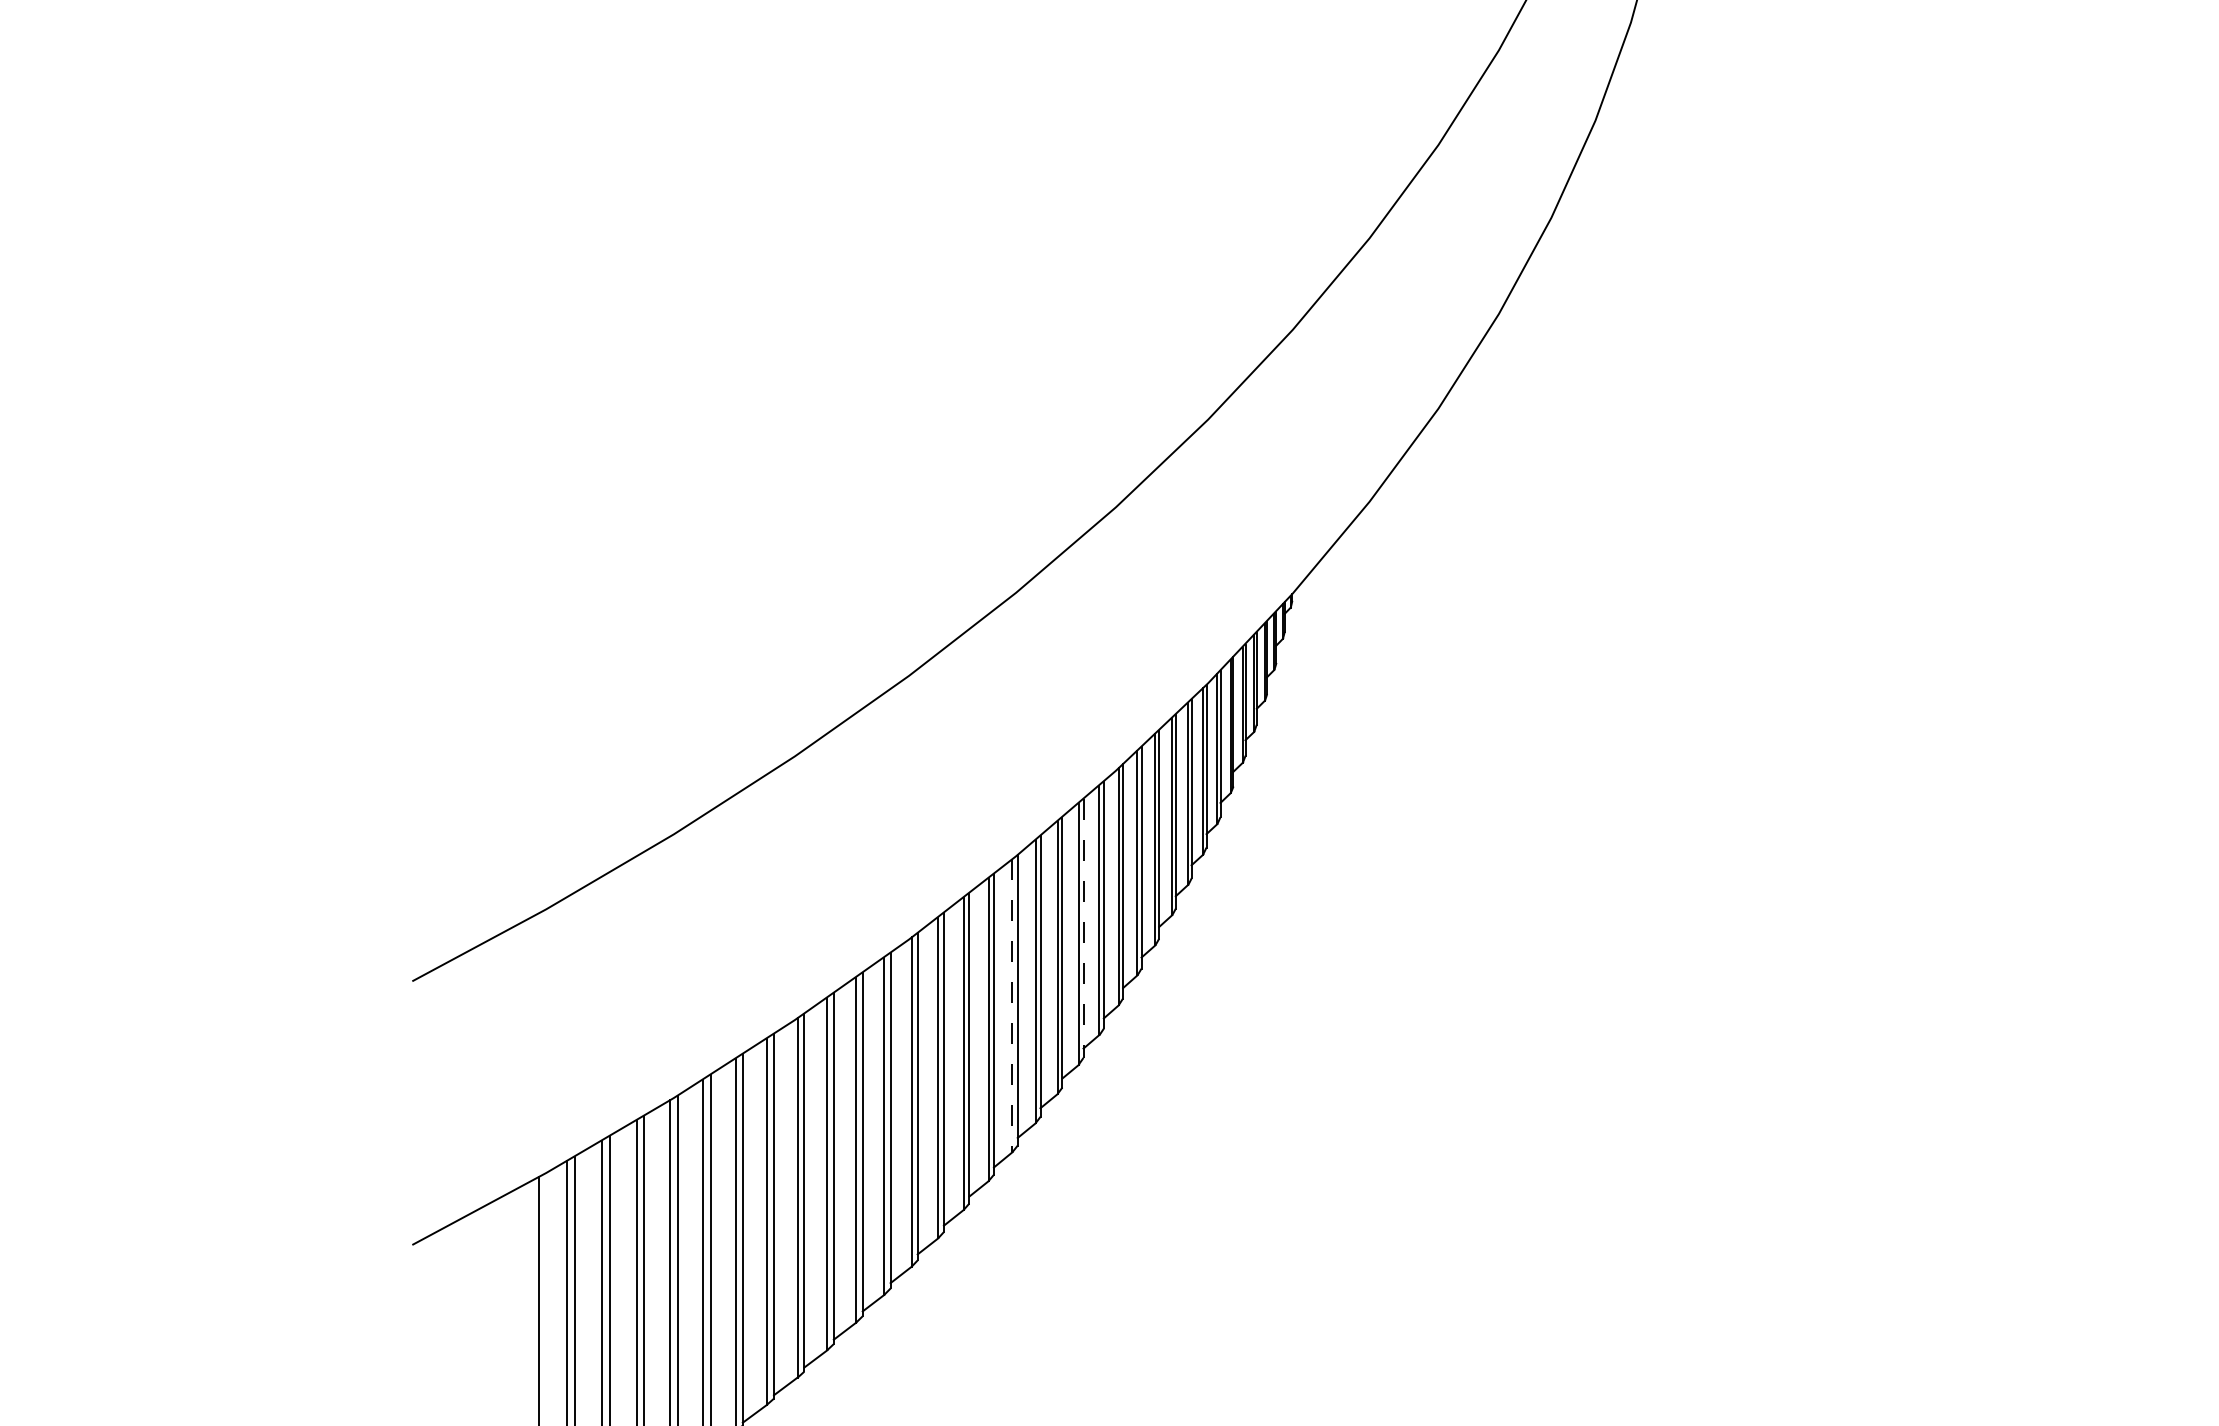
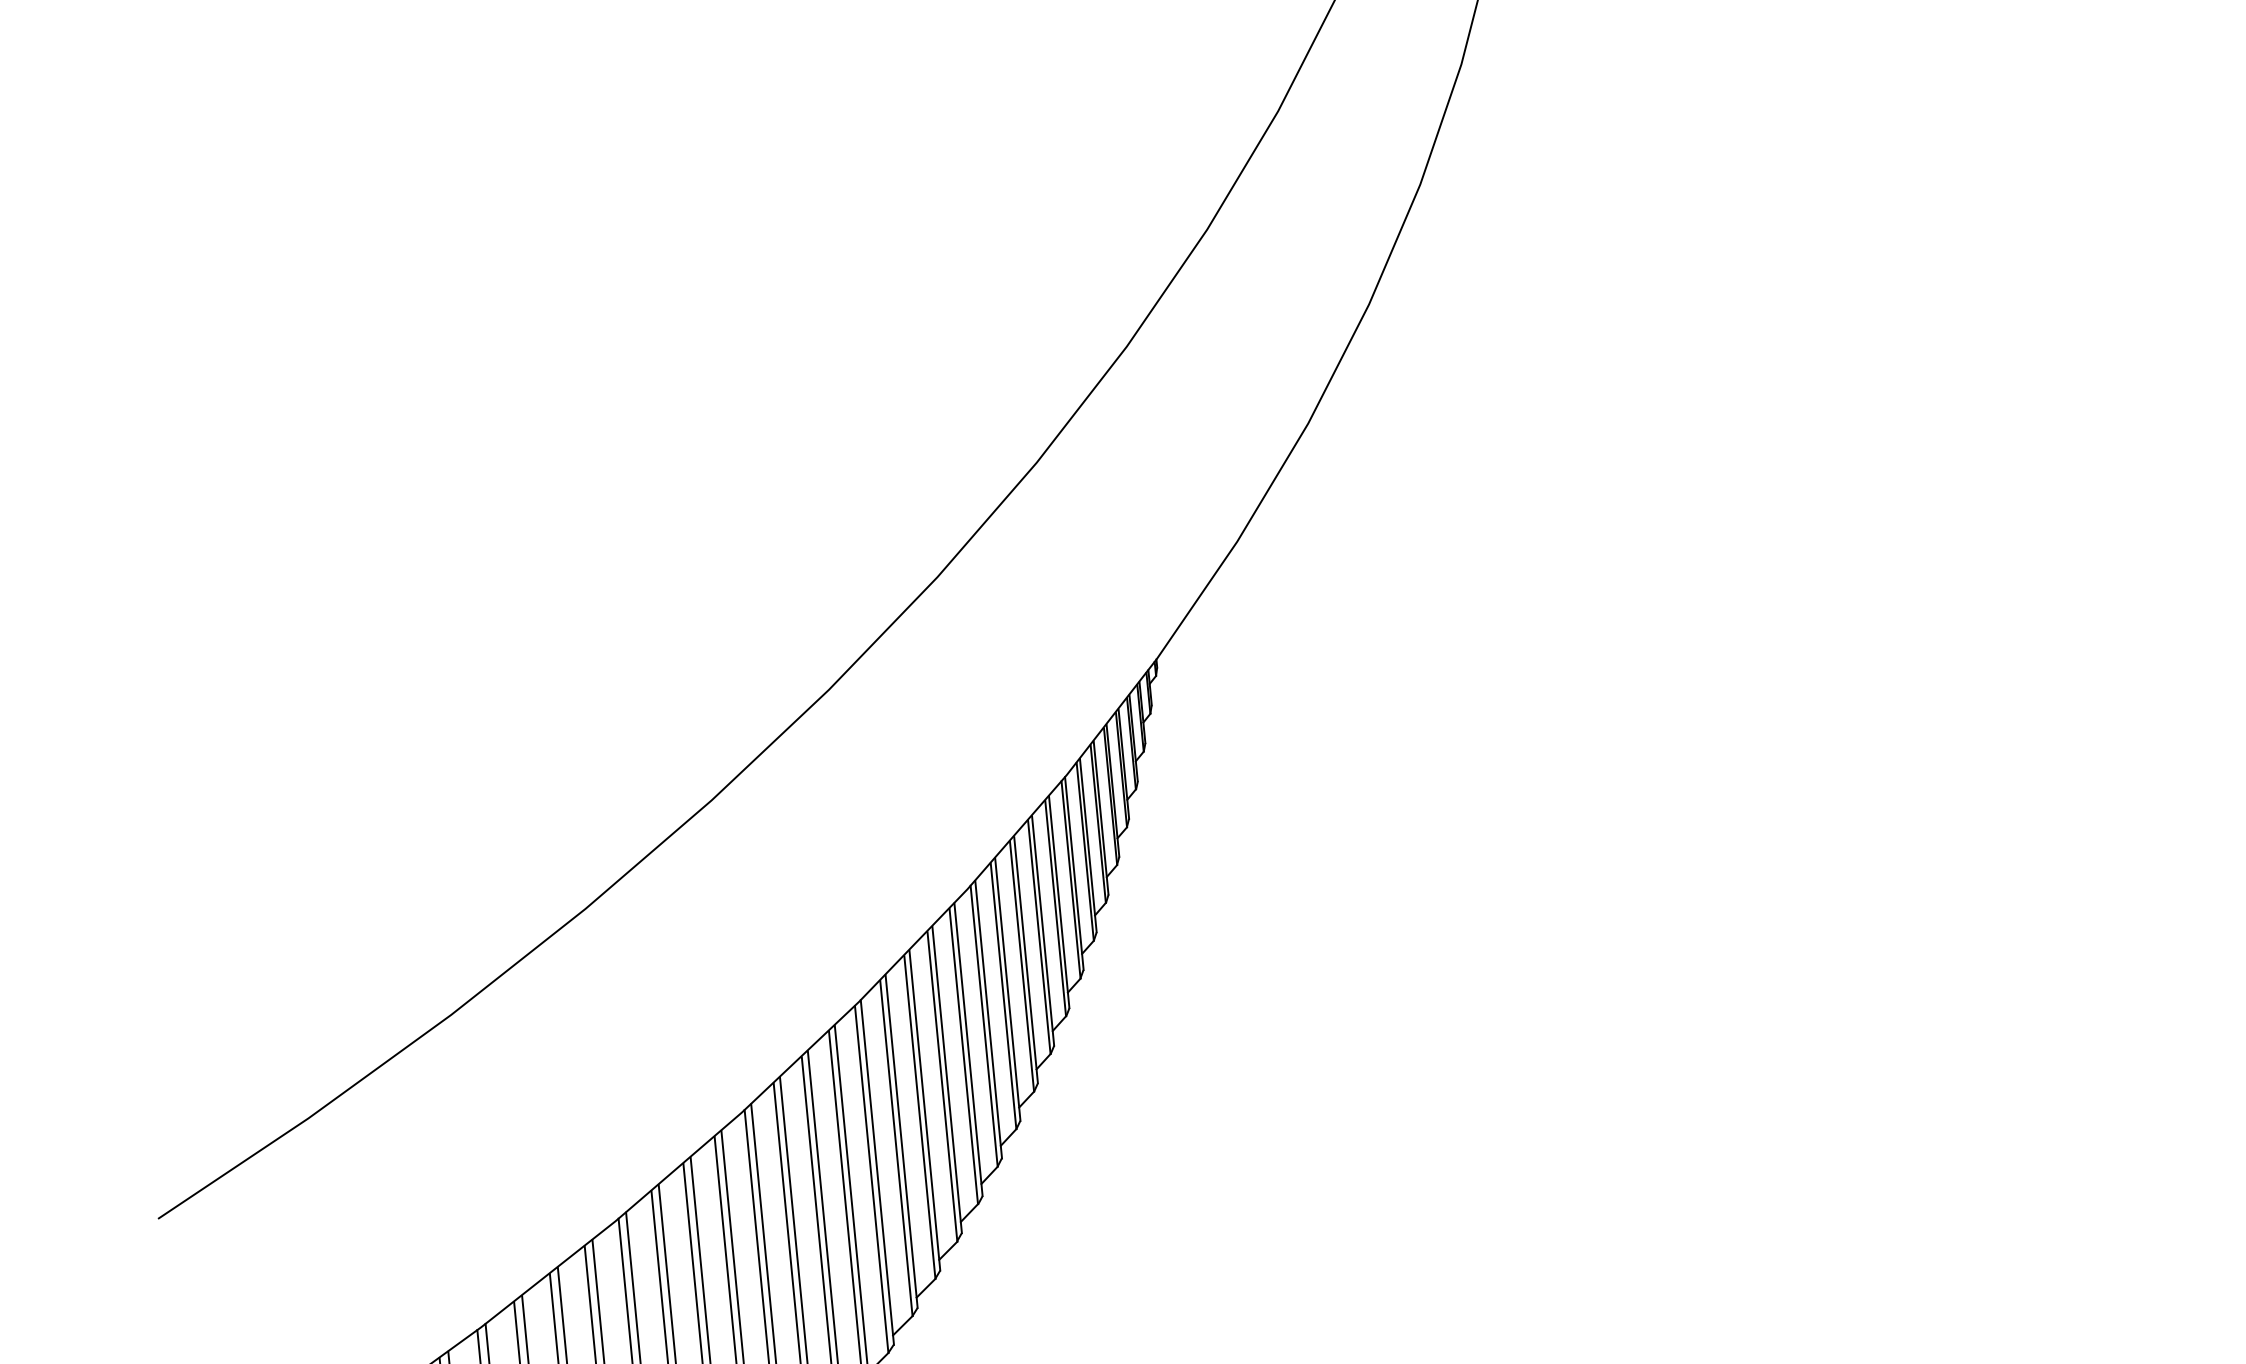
line: (1083, 929) -> (947, 1080), dashed -> solid
line: (1012, 1006) -> (871, 1180), dashed -> solid

